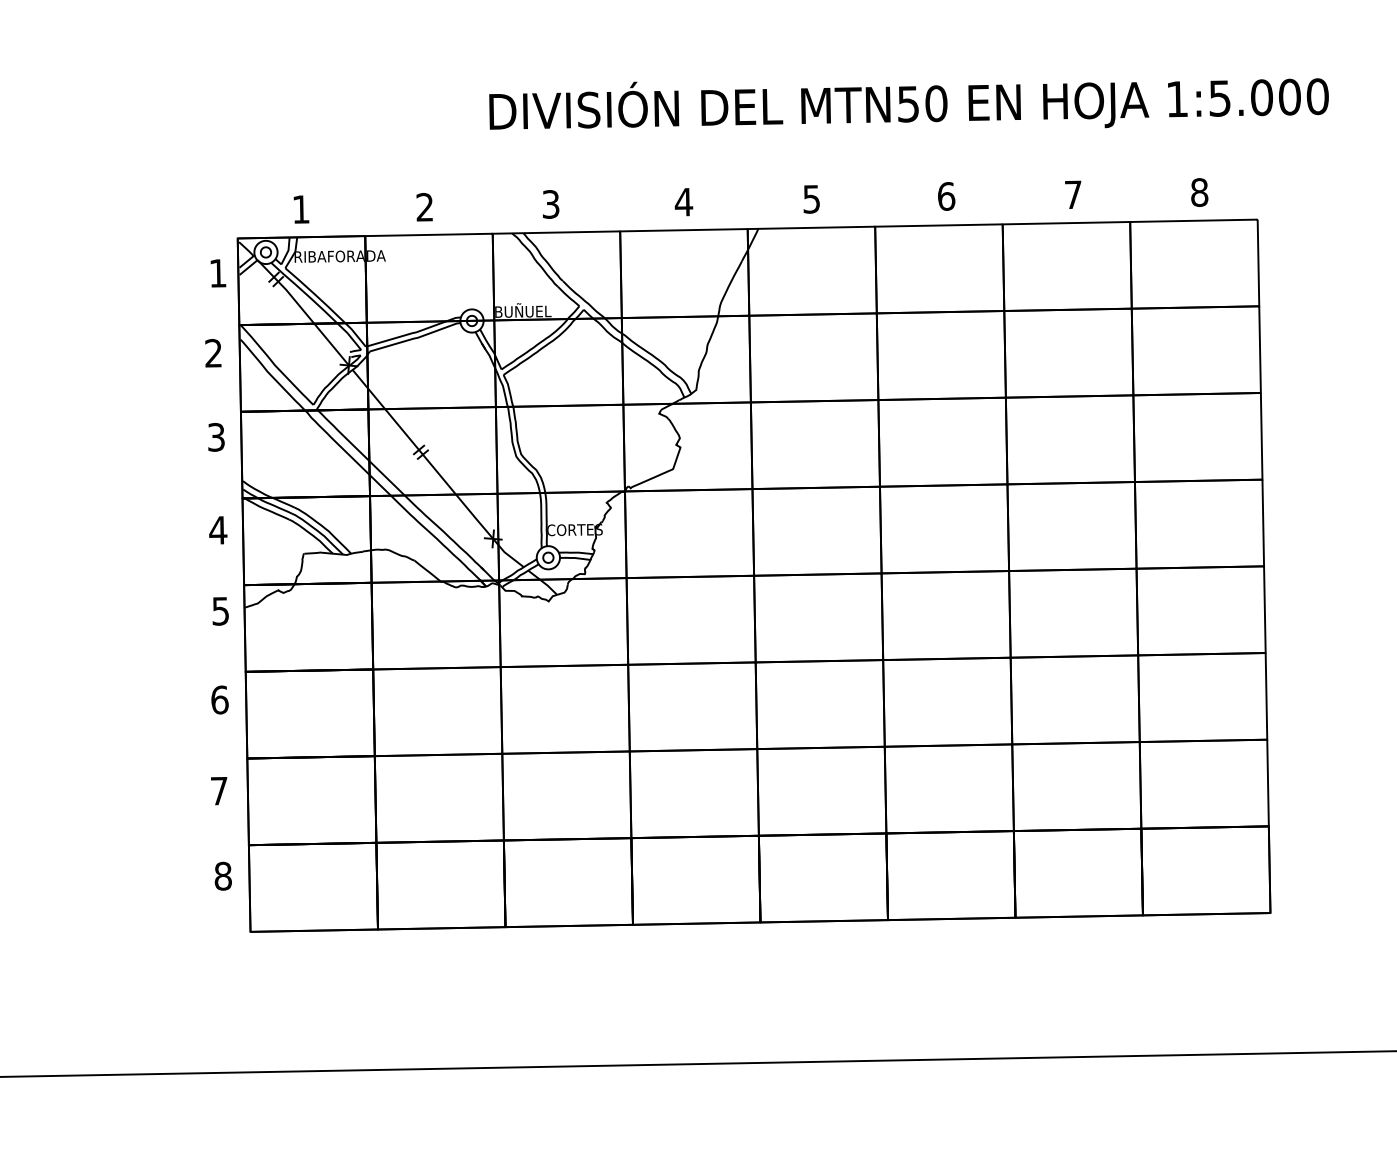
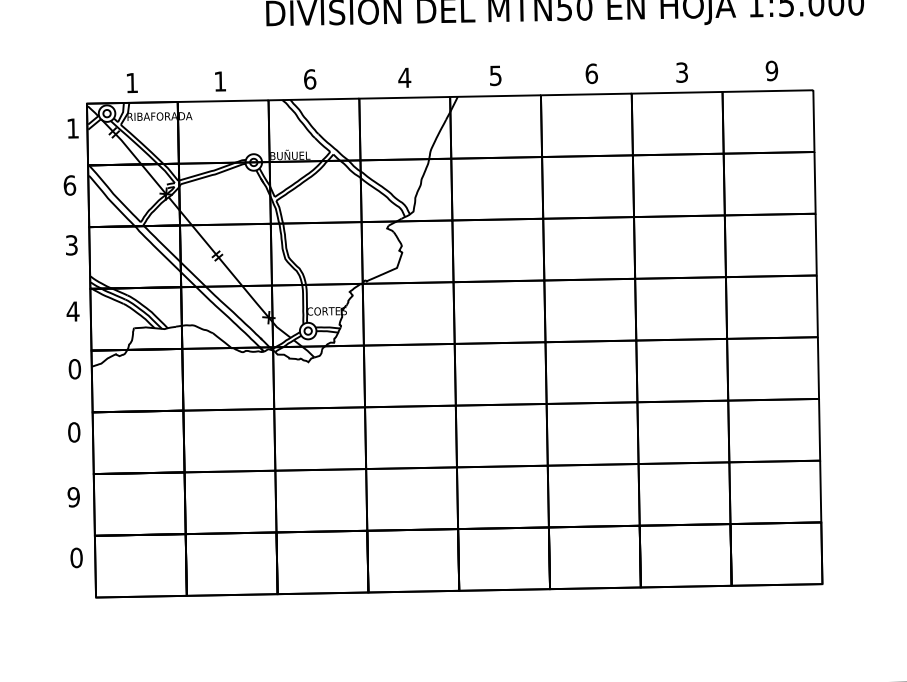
text: (1199, 192) -> (771, 70), 8 -> 9
text: (1073, 194) -> (682, 72), 7 -> 3
text: (550, 204) -> (309, 79), 3 -> 6
text: (424, 207) -> (219, 81), 2 -> 1
text: (213, 352) -> (69, 184), 2 -> 6
text: (220, 610) -> (74, 368), 5 -> 0
text: (219, 699) -> (73, 432), 6 -> 0
text: (218, 790) -> (73, 496), 7 -> 9
text: (222, 876) -> (76, 558), 8 -> 0

